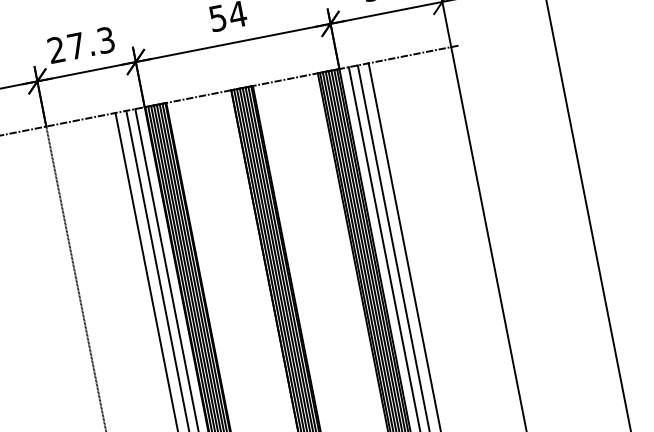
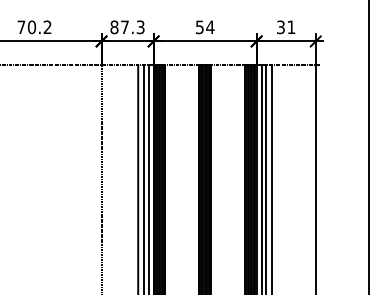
text: (56, 50) -> (114, 27), 27.3 -> 87.3

